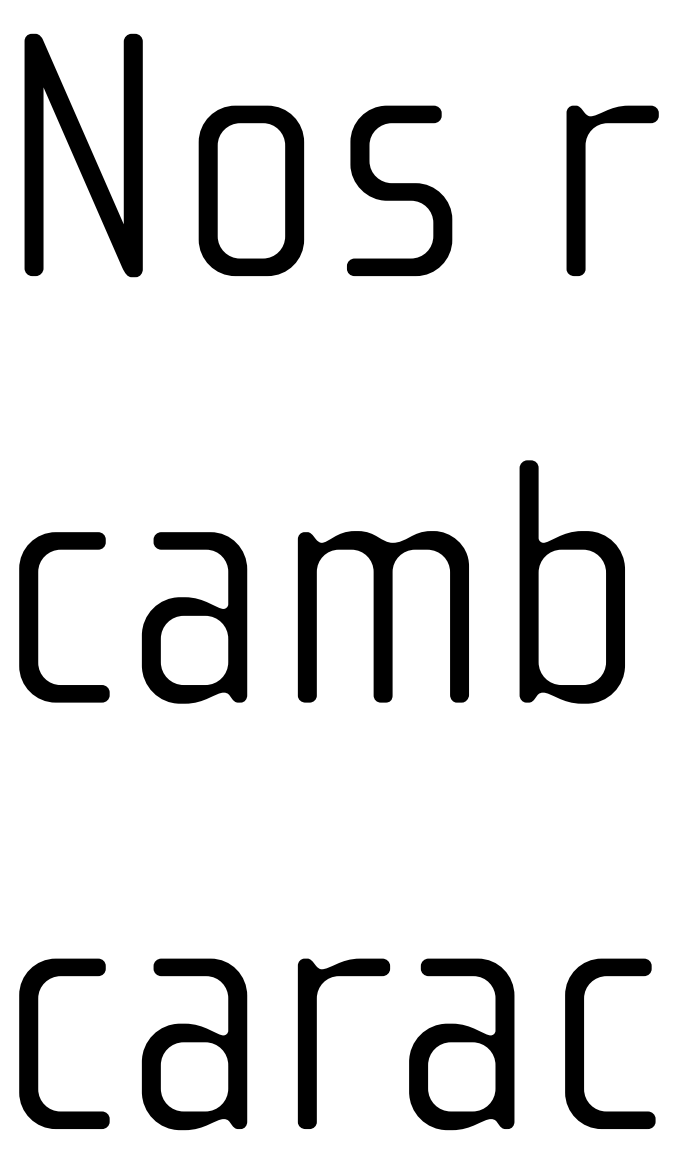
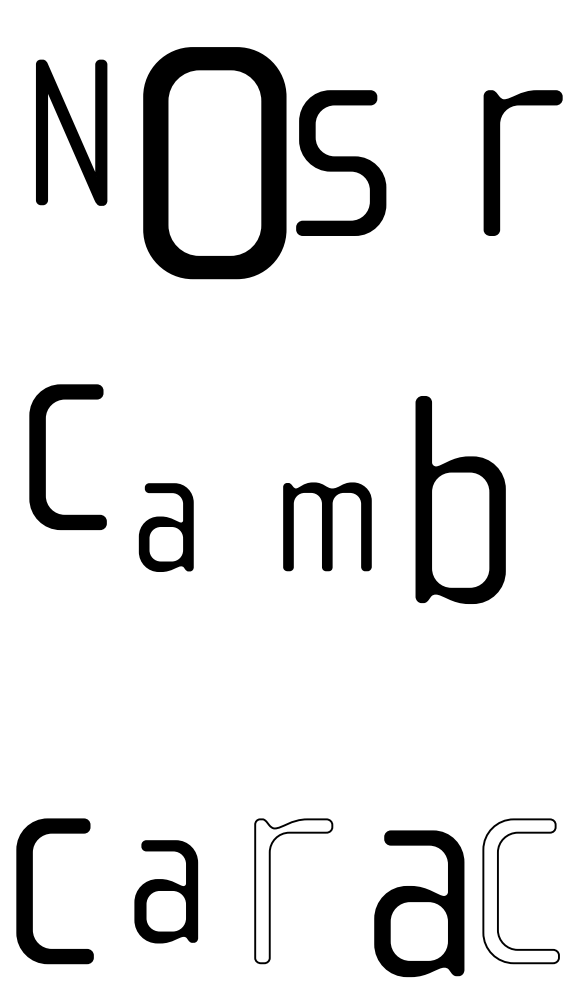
part: (83, 155) -> (71, 132), size x0.7
part: (251, 190) -> (214, 162), size x1.6
part: (572, 581) -> (460, 499), moved
part: (383, 616) -> (327, 526), size x0.6
part: (37, 617) -> (45, 457), moved
part: (194, 617) -> (166, 527), size x0.6
part: (194, 1044) -> (166, 891), size x0.7
fill: (343, 1044) -> (293, 891), removed
part: (461, 1044) -> (419, 903), moved
fill: (609, 1044) -> (520, 891), removed

